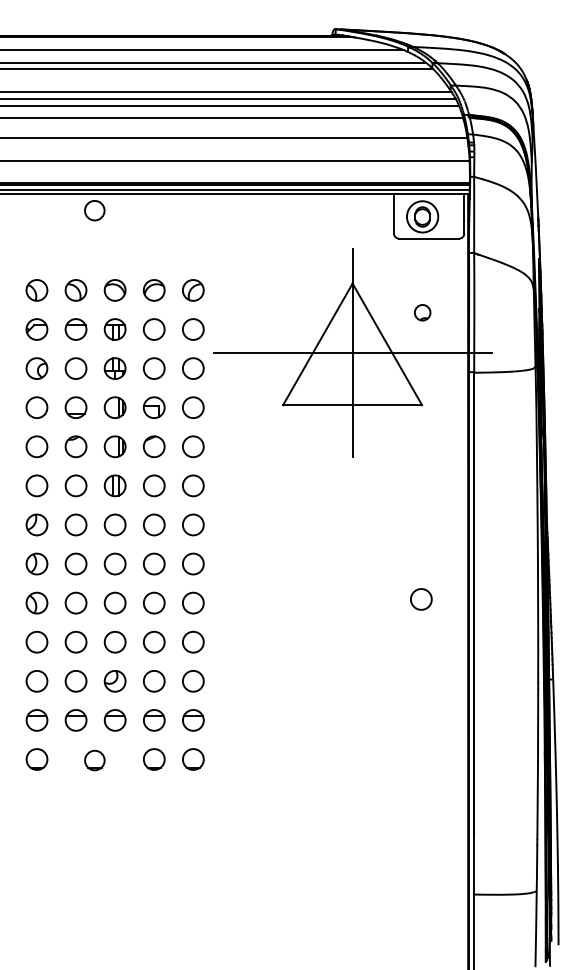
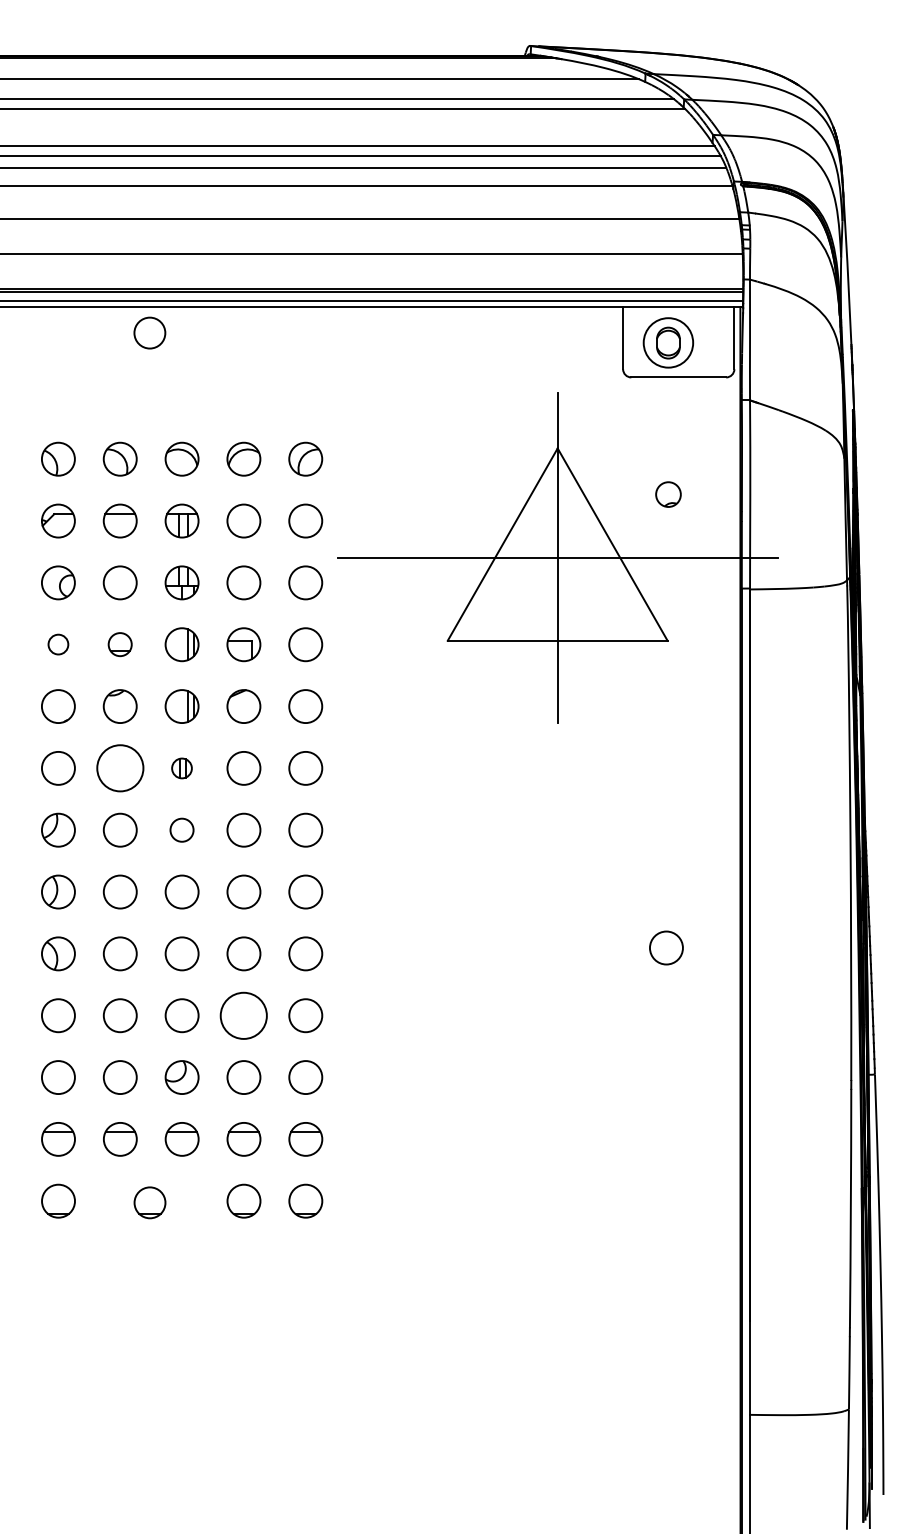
circle: (36, 407) -> (57, 644), size x0.6
part: (75, 407) -> (119, 644), size x0.7
circle: (75, 485) -> (119, 767), size x1.4
part: (114, 485) -> (181, 767), size x0.6
circle: (114, 524) -> (181, 829), size x0.7
circle: (154, 641) -> (244, 1014), size x1.4

